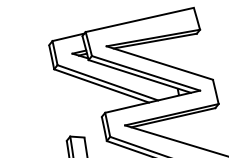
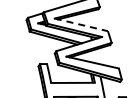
line: (160, 64) -> (81, 25), solid -> dashed

